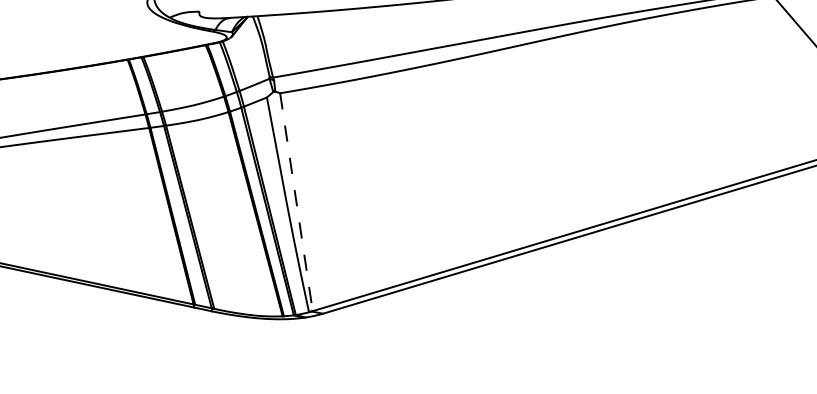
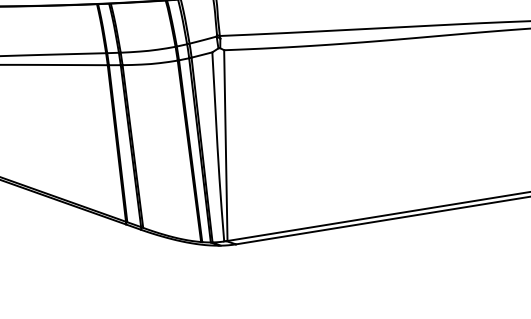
line: (296, 202) -> (225, 145), dashed -> solid

